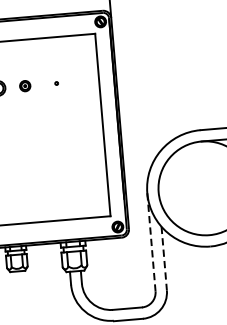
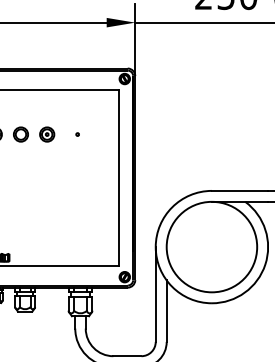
part: (25, 86) -> (47, 134), size x1.43
line: (151, 243) -> (155, 295), dashed -> solid
line: (164, 258) -> (166, 311), dashed -> solid

